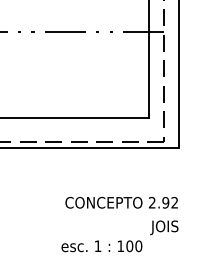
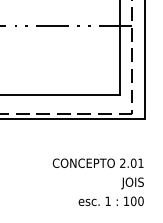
text: (169, 201) -> (136, 162), 2.92 -> 2.01
text: (101, 245) -> (110, 200), moved

